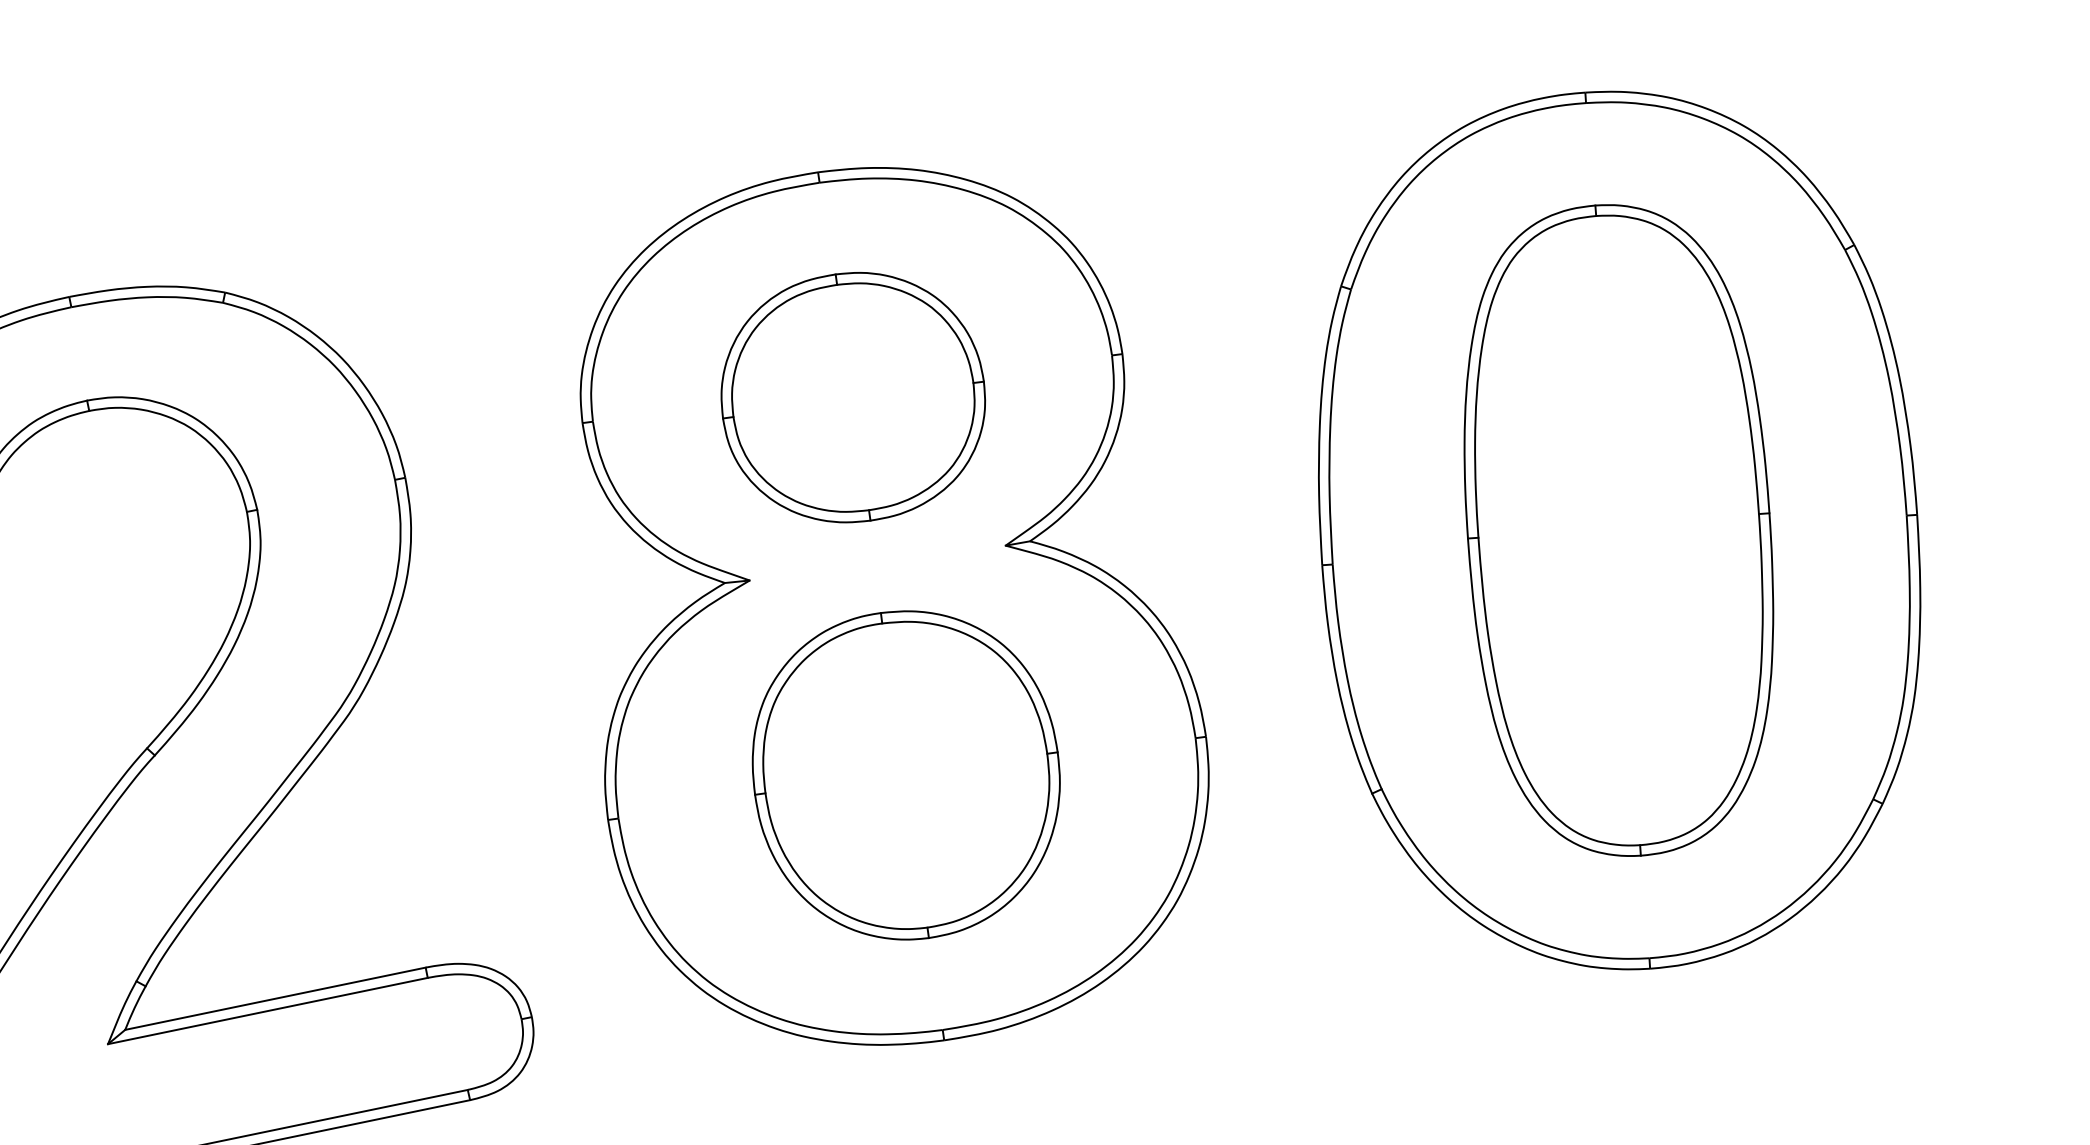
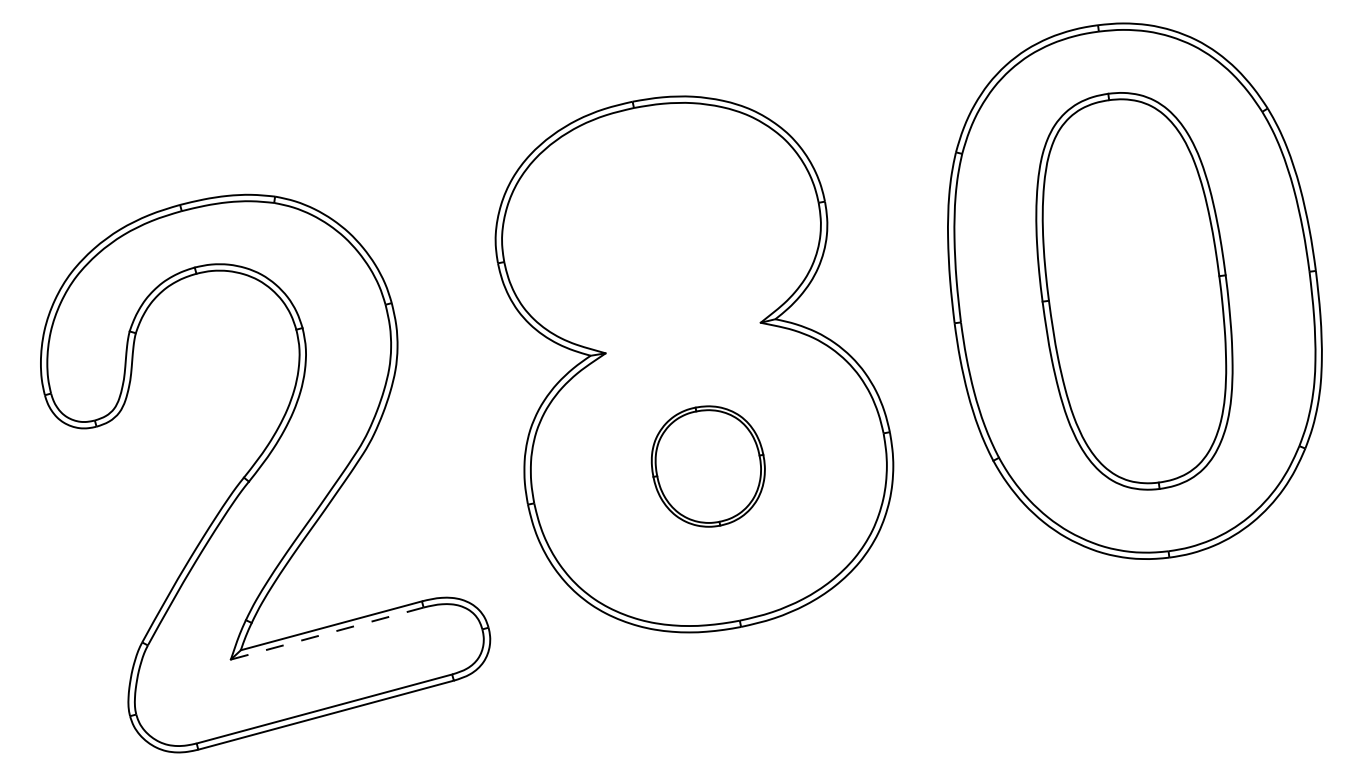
part: (852, 396) -> (661, 237), removed
part: (906, 775) -> (708, 466), size x0.6
line: (268, 1010) -> (327, 633), solid -> dashed

